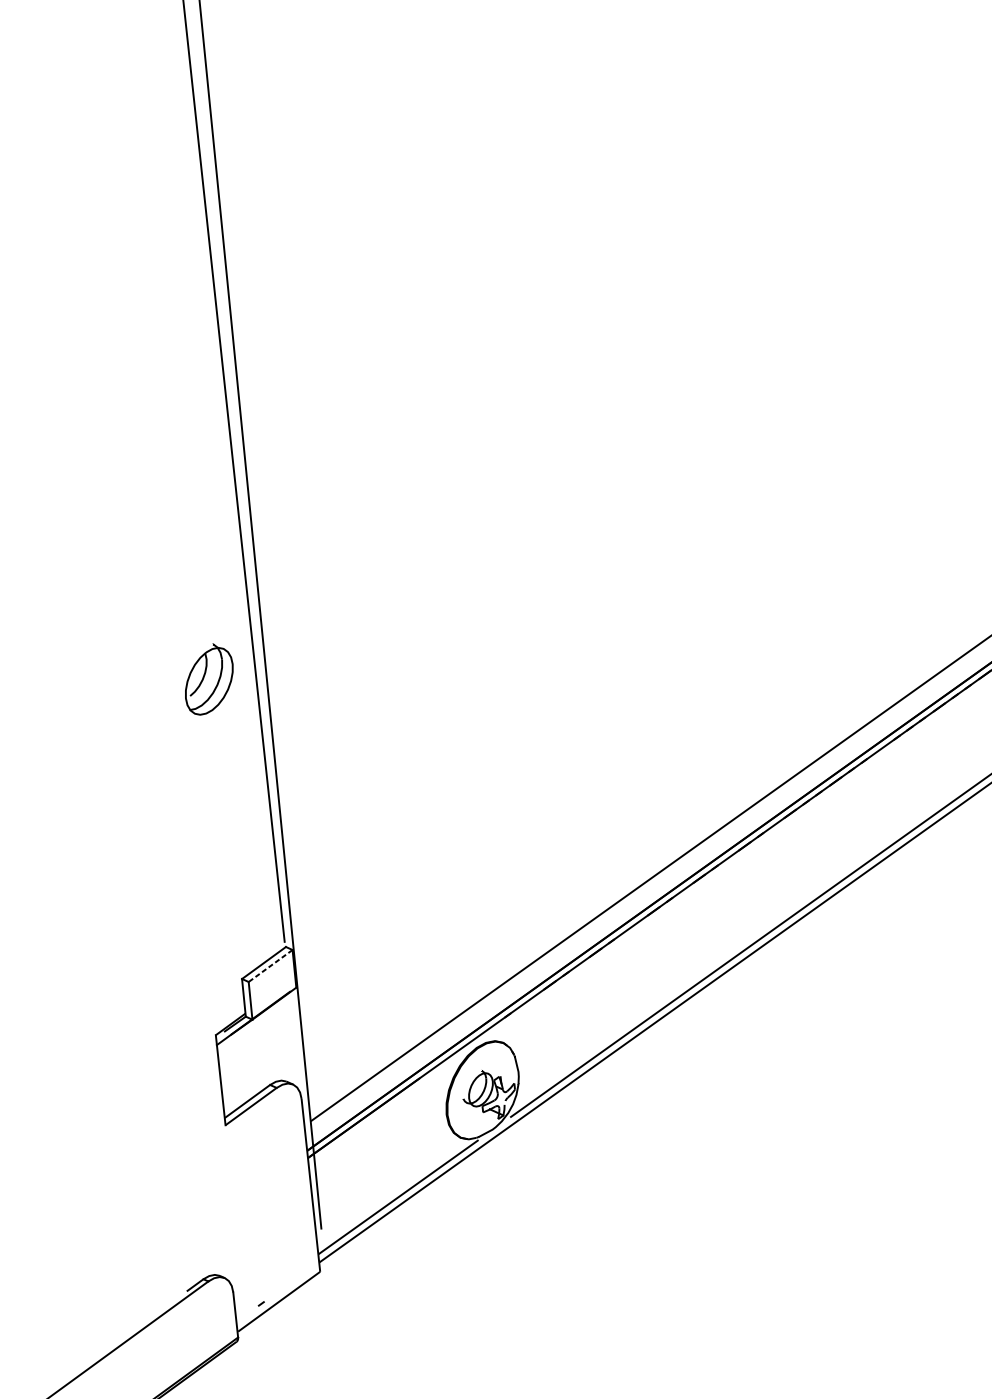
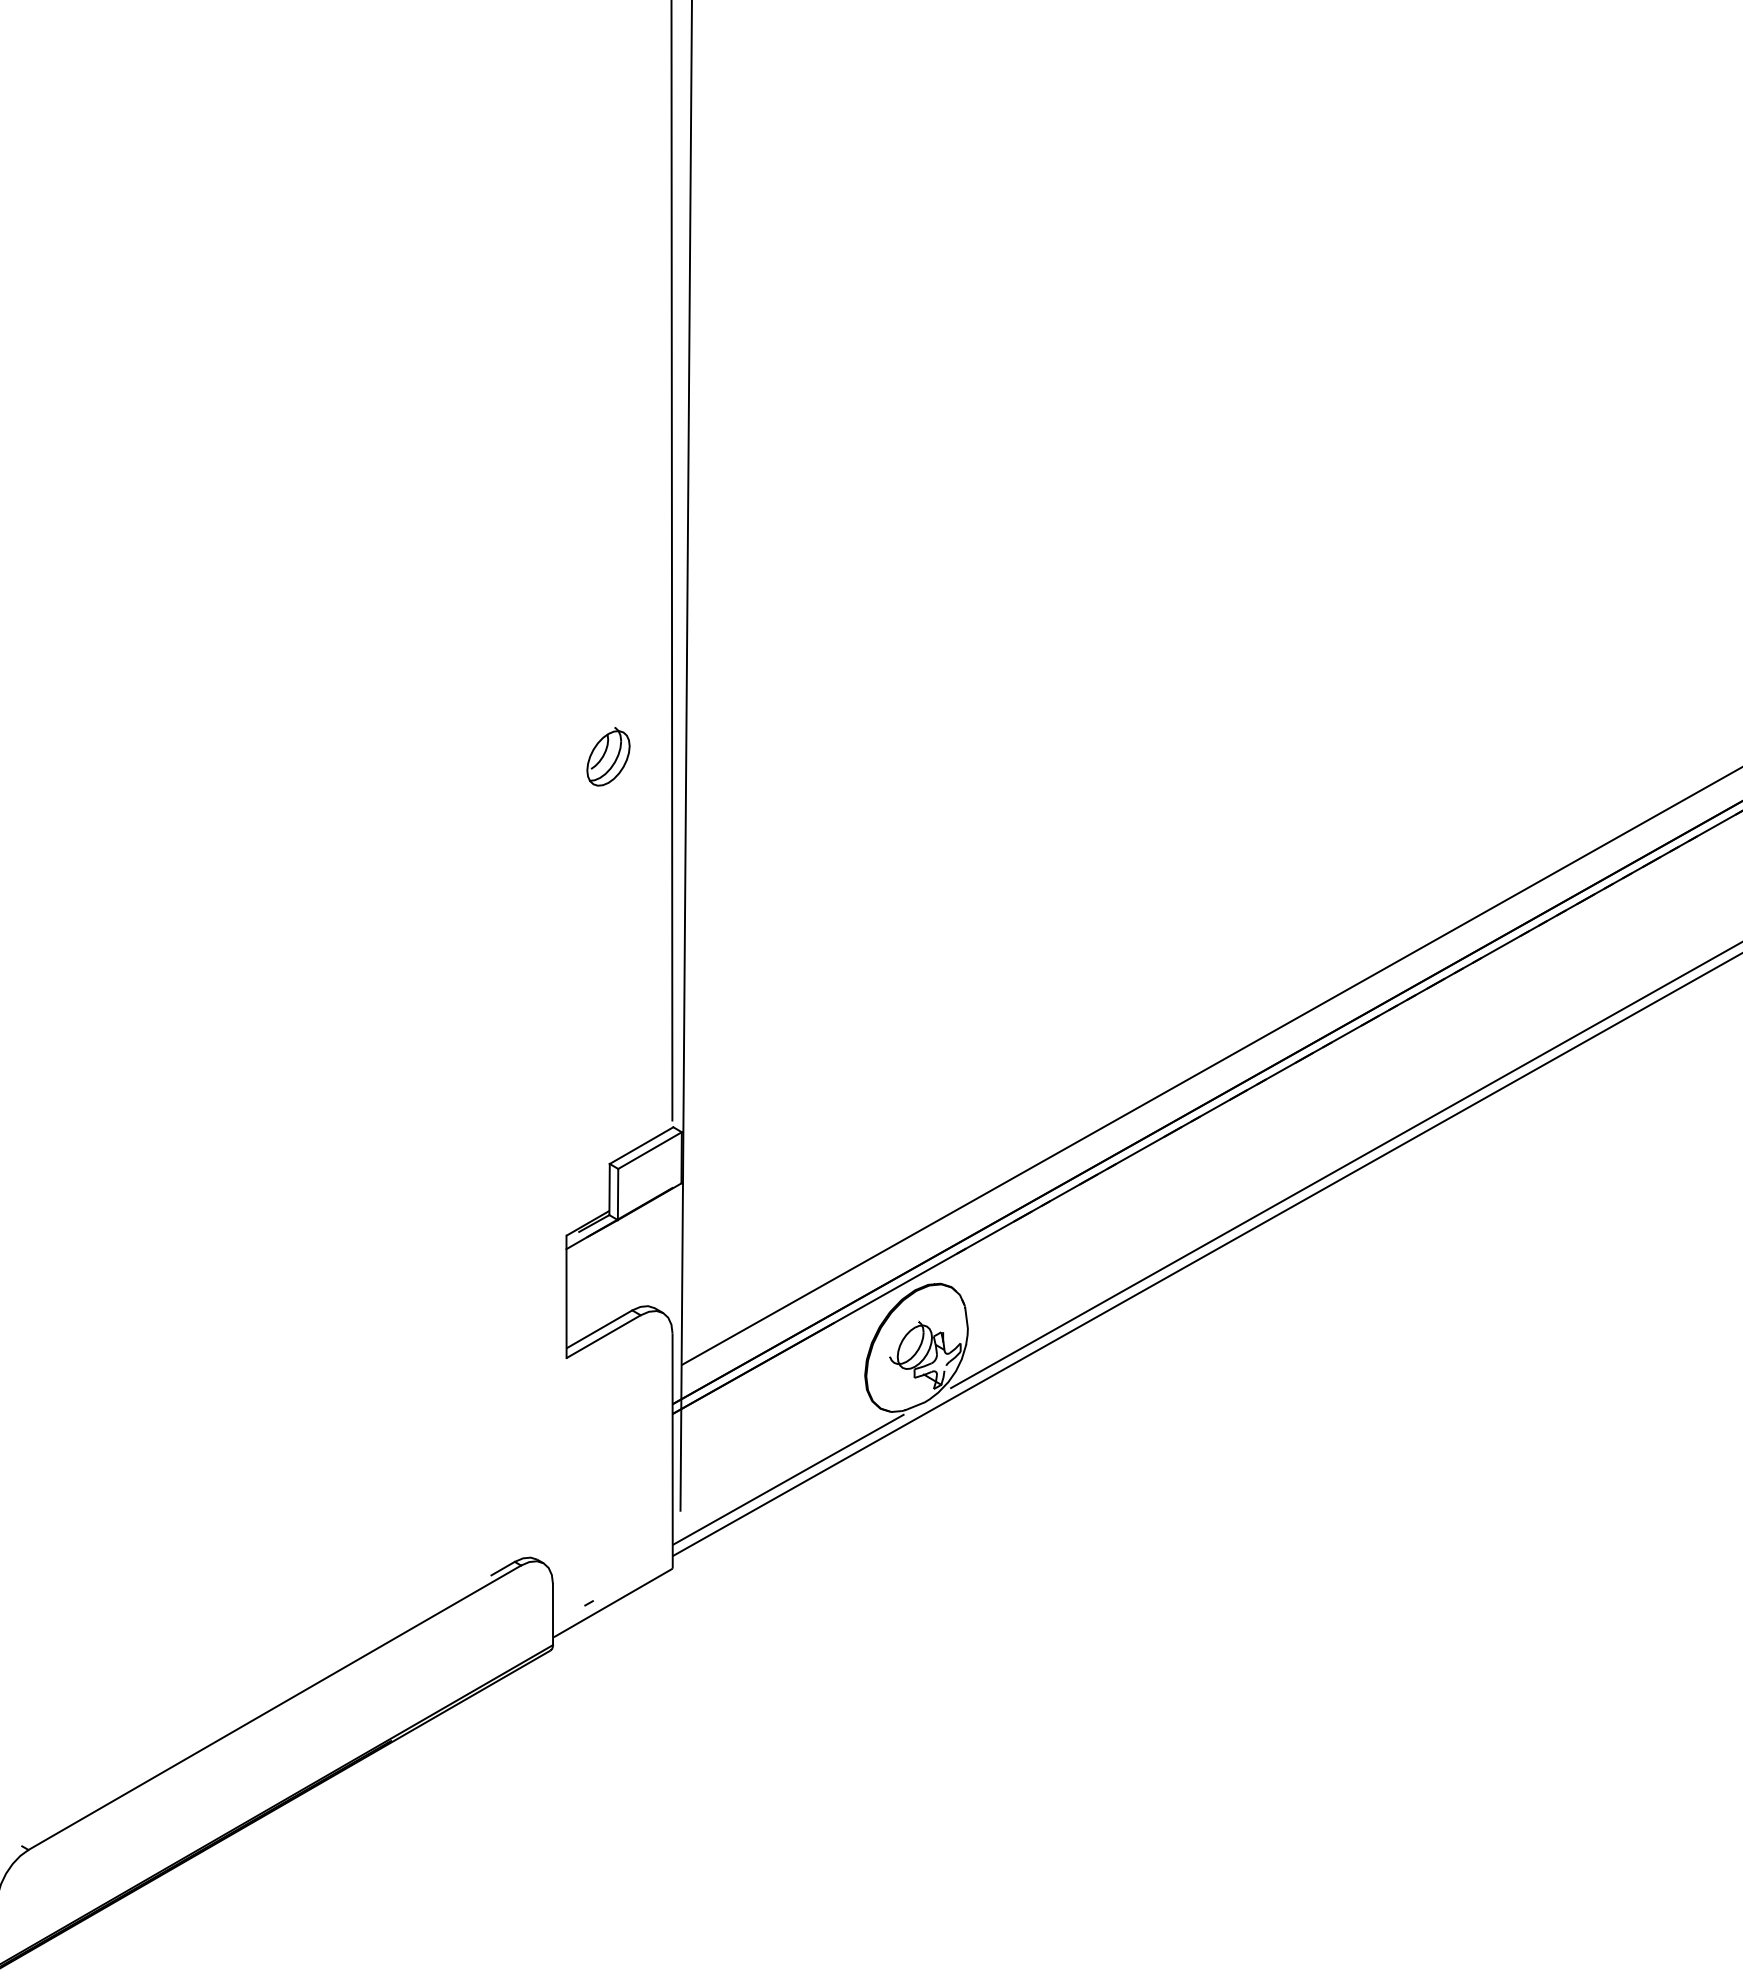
part: (209, 679) -> (608, 756), size x0.62
line: (270, 965) -> (650, 1150), dashed -> solid

